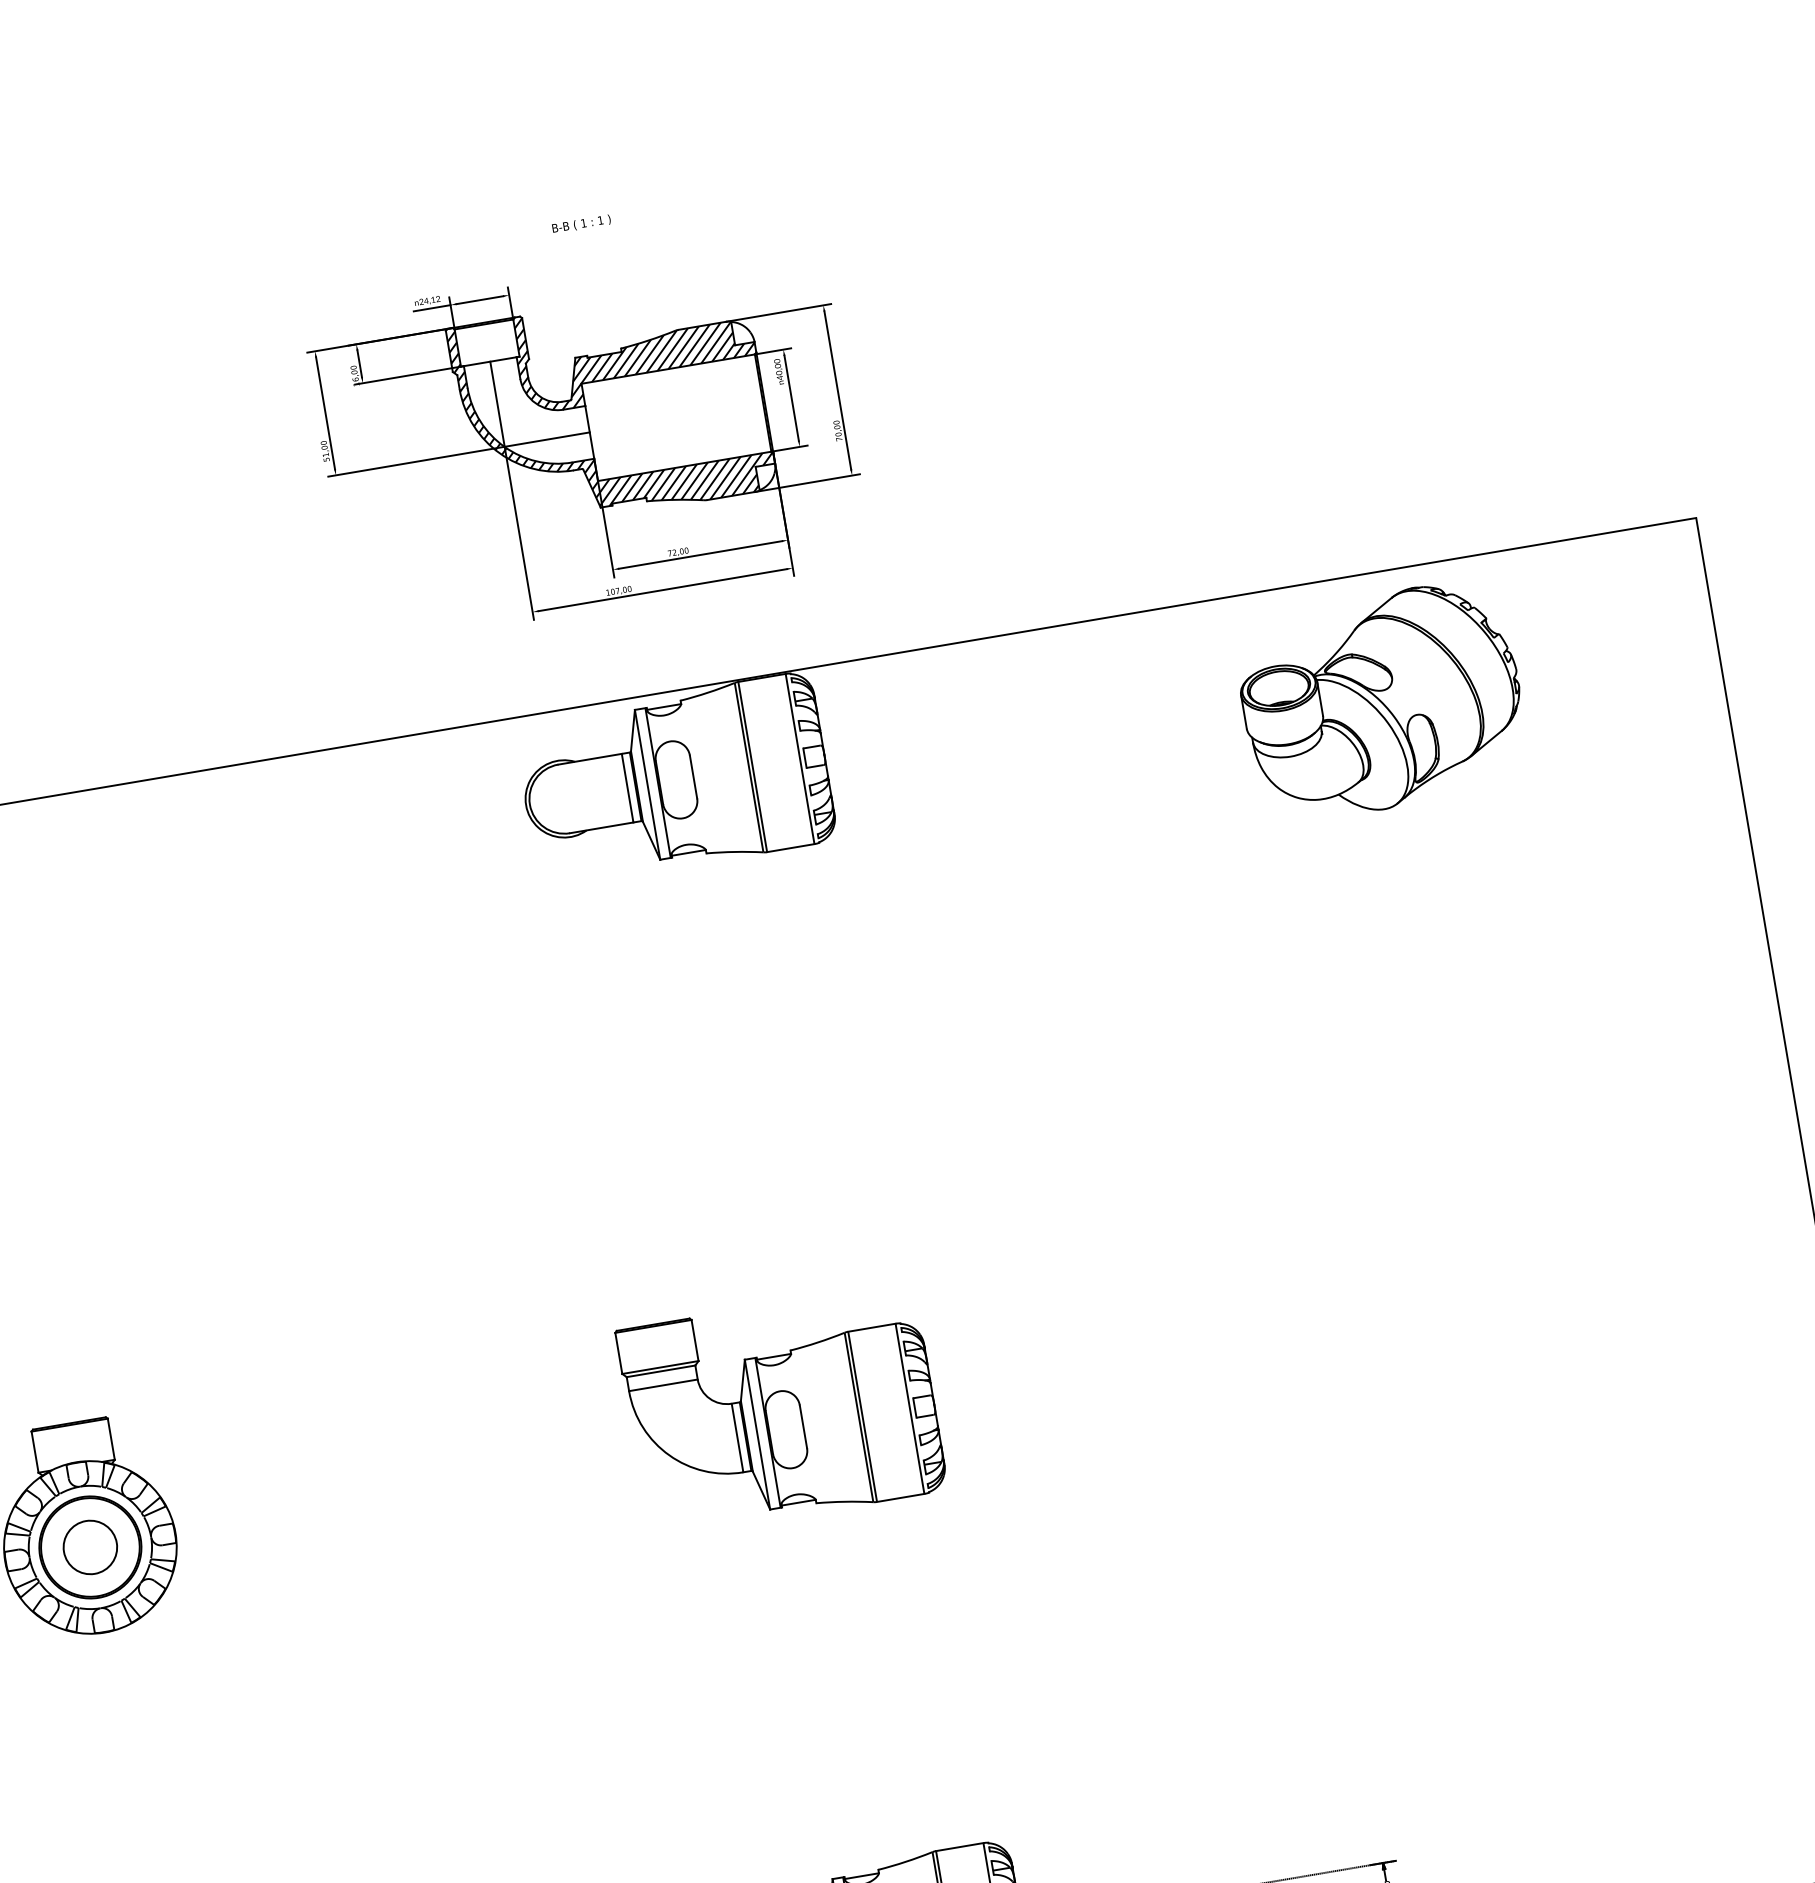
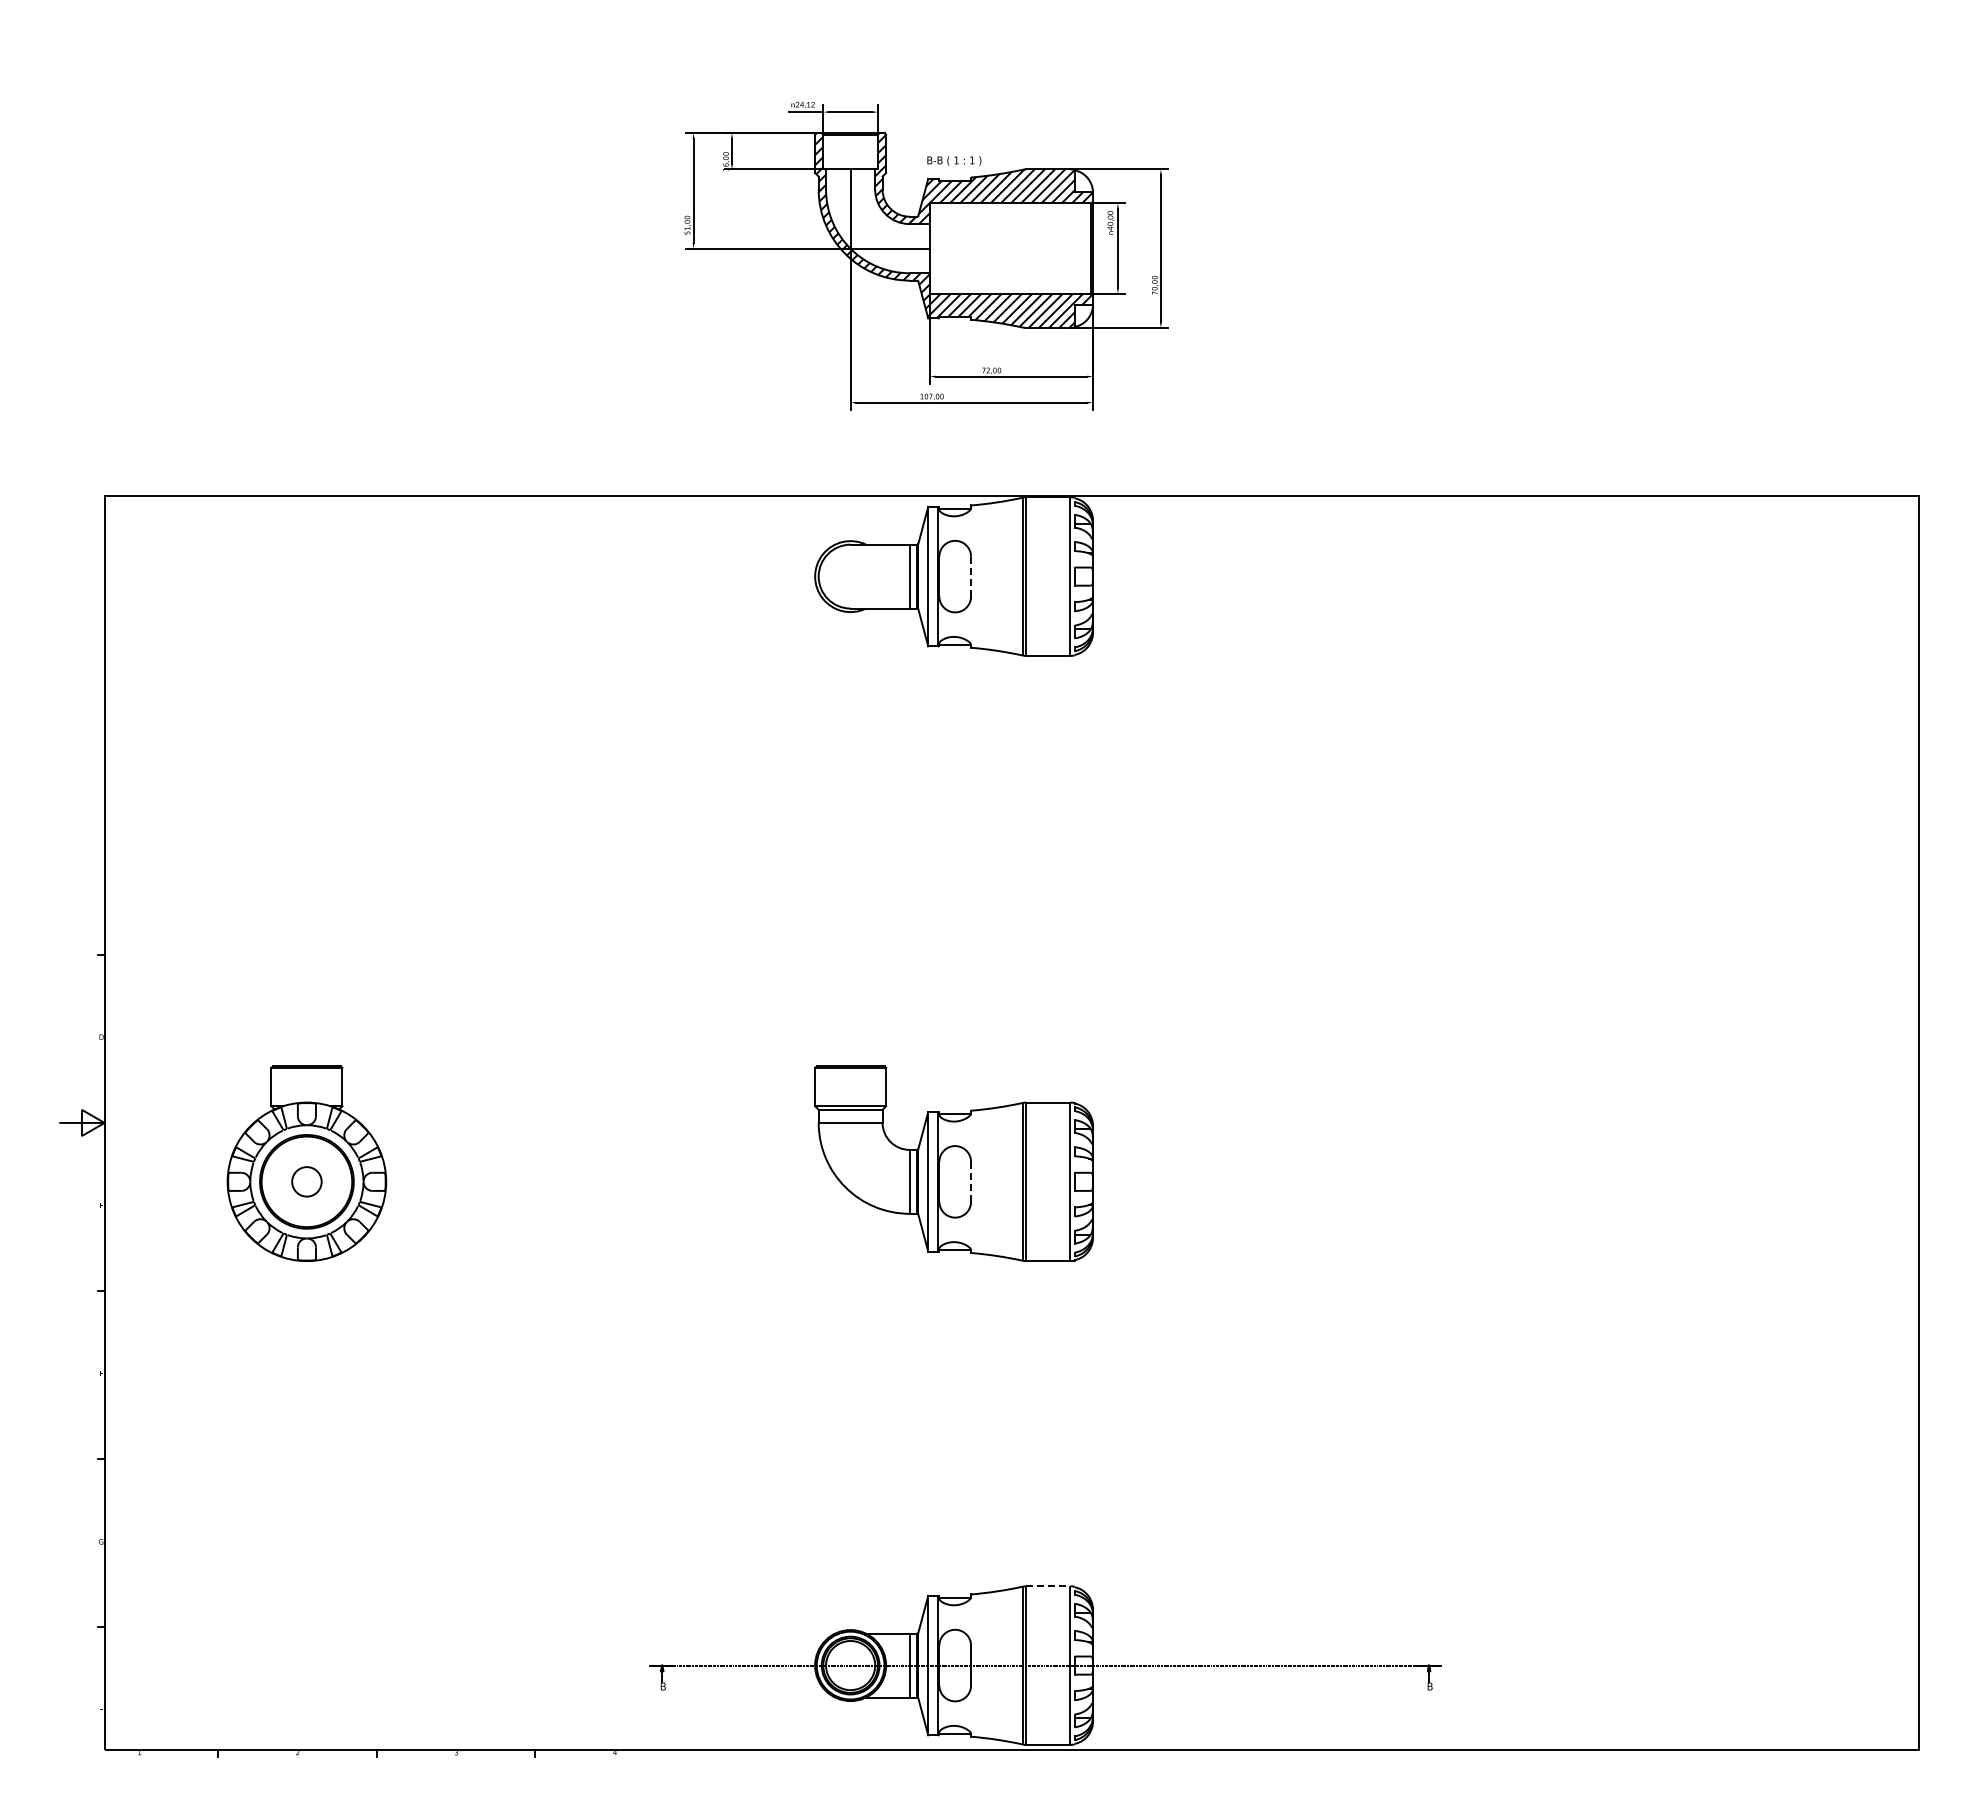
text: (581, 223) -> (954, 160), moved
part: (1381, 701) -> (1605, 613), removed
line: (693, 776) -> (971, 576), solid -> dashed
line: (803, 1426) -> (971, 1181), solid -> dashed
circle: (89, 1547) -> (306, 1181), size x0.6
line: (960, 1847) -> (1048, 1586), solid -> dashed

